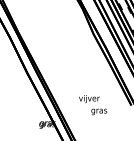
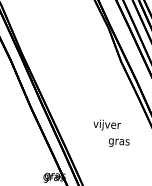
text: (93, 105) -> (112, 134), moved

